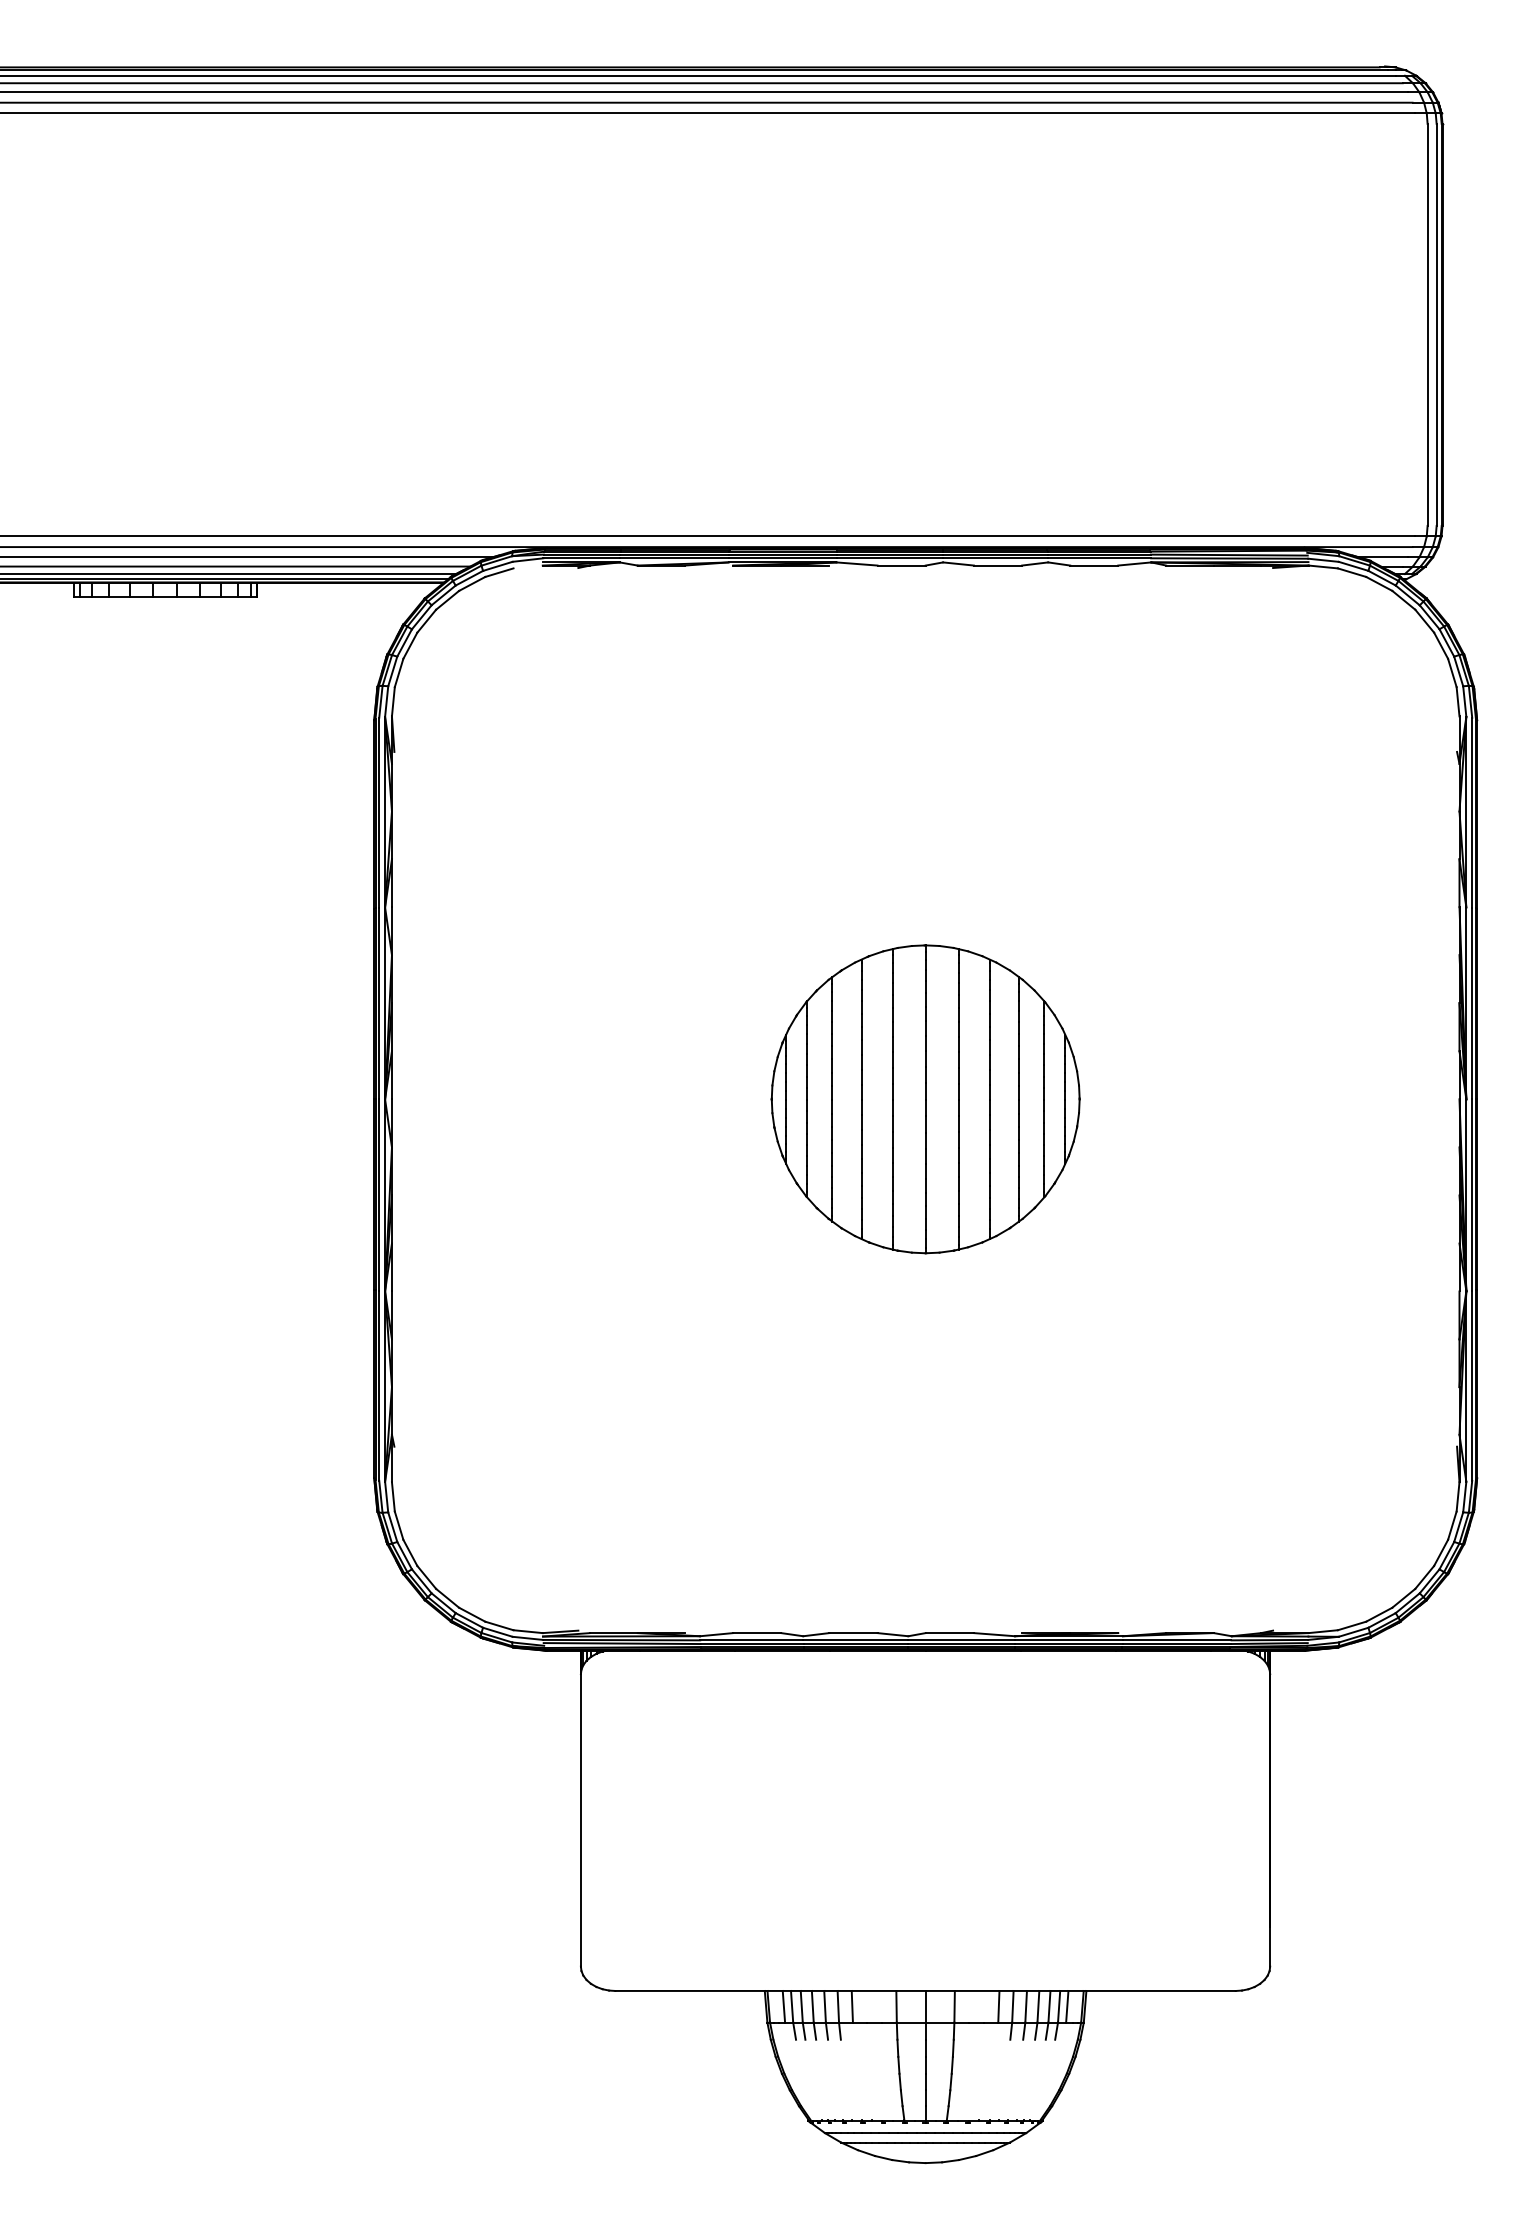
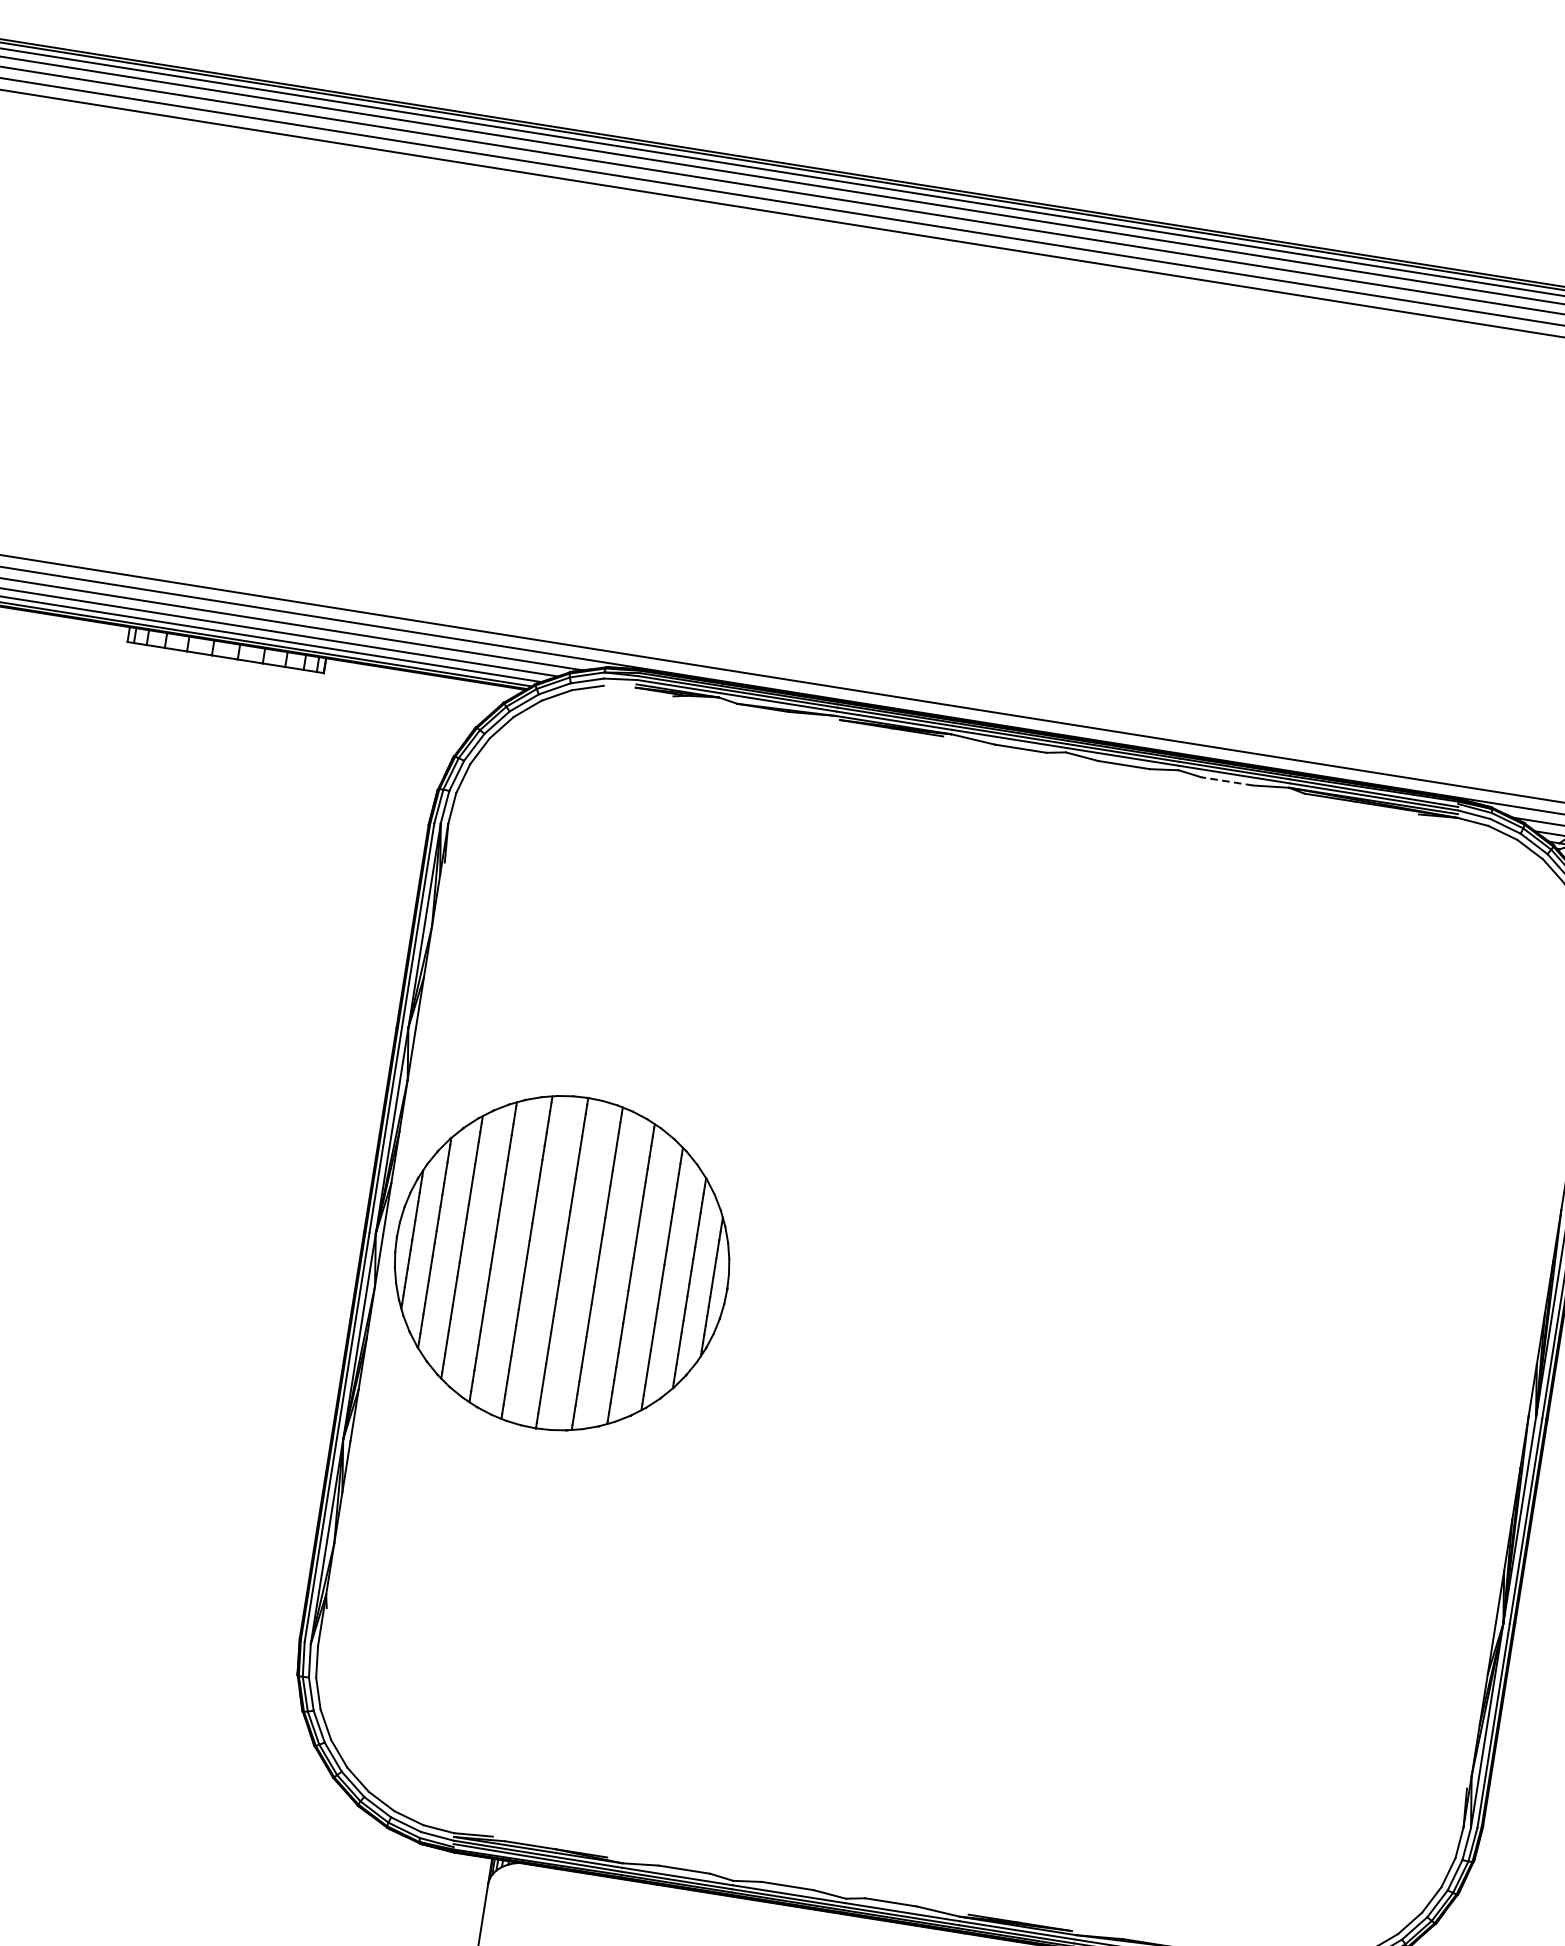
line: (1093, 565) -> (1226, 781), solid -> dashed
part: (925, 1099) -> (561, 1263), moved

